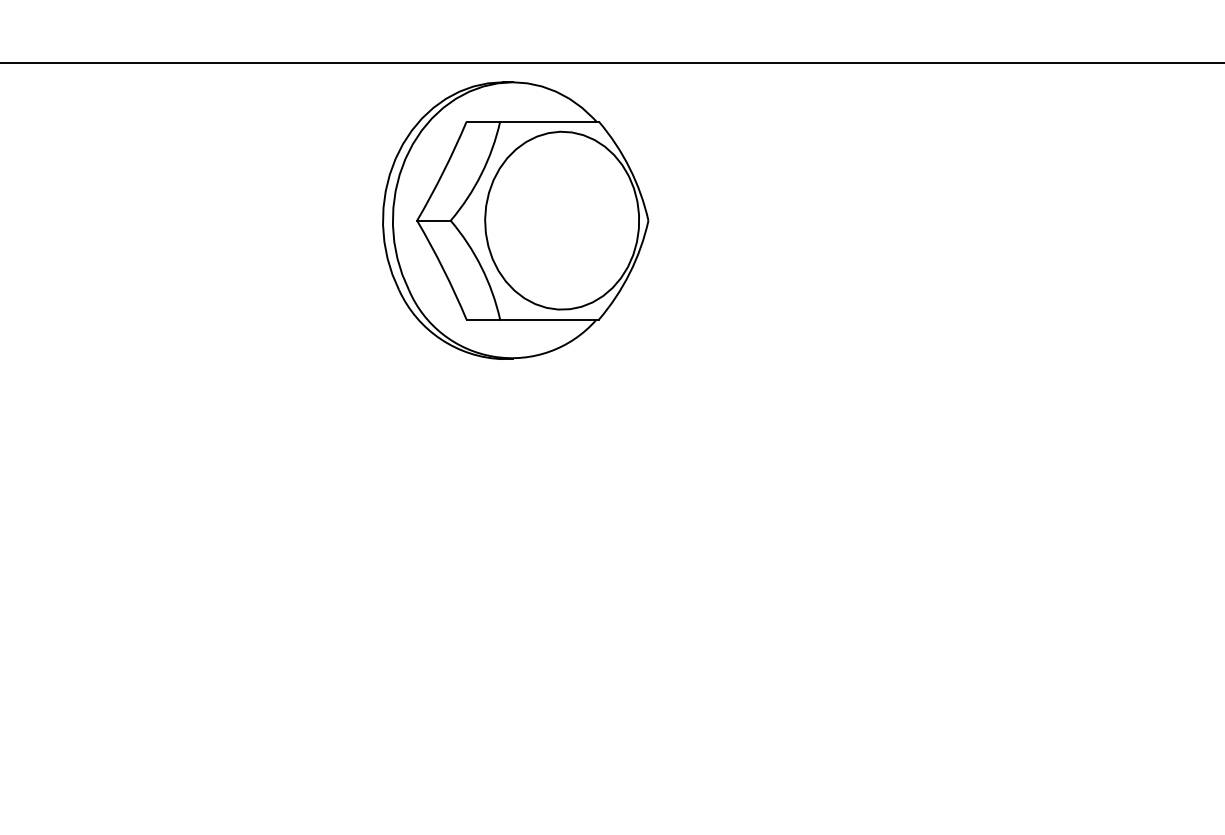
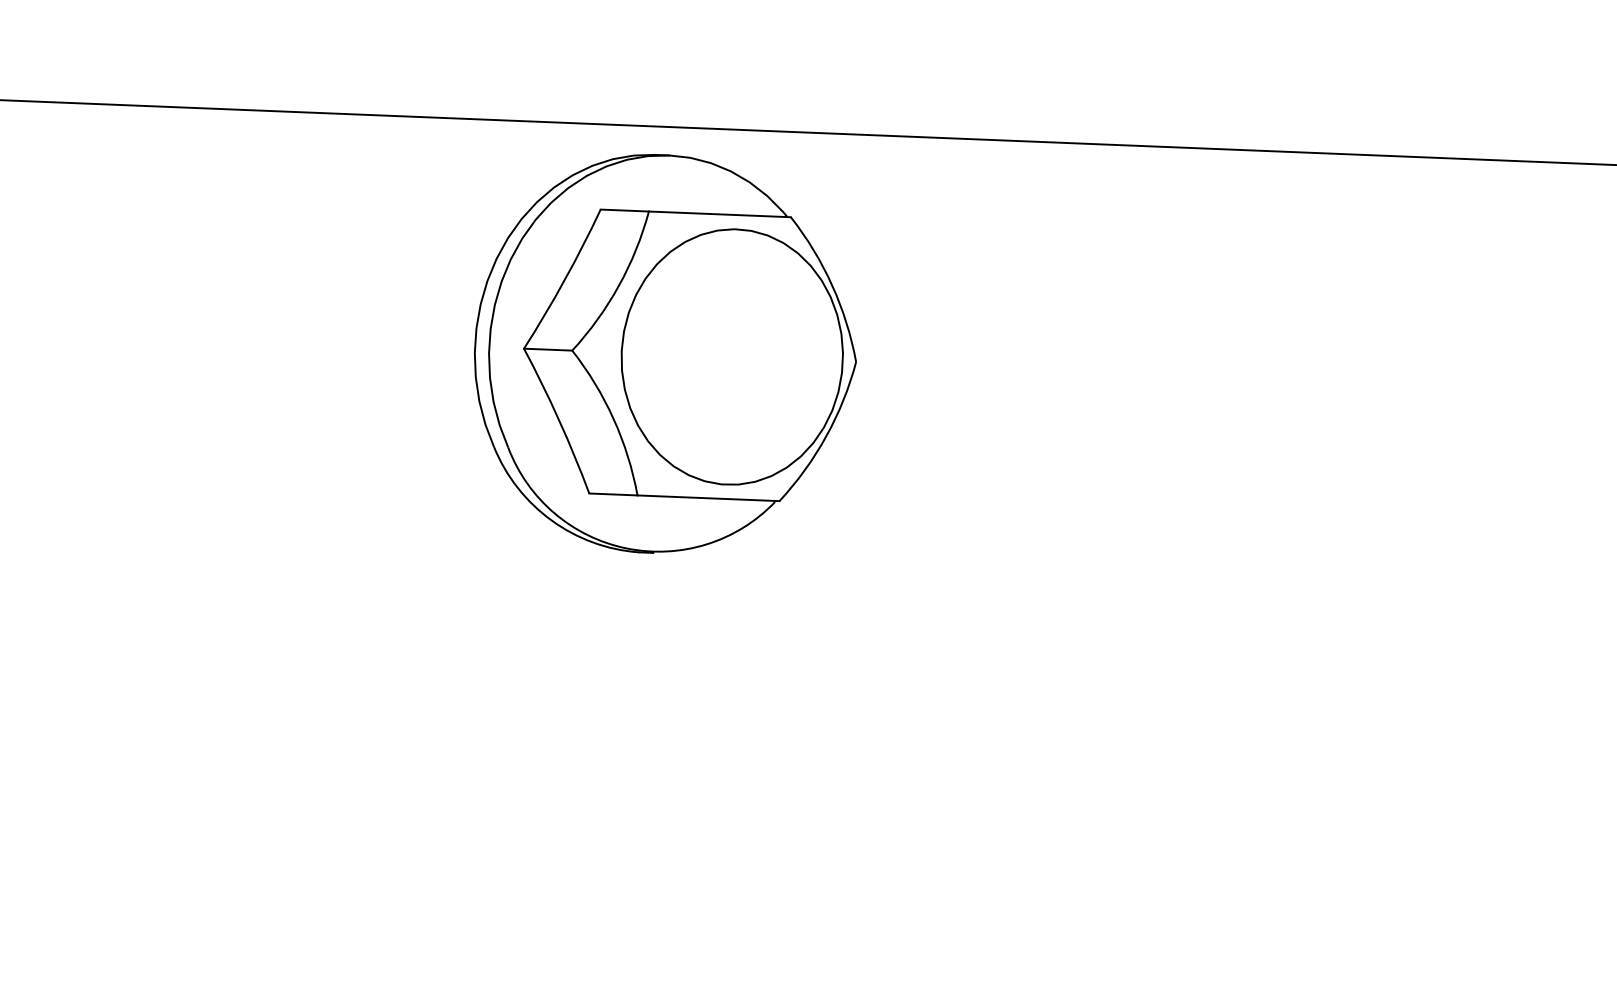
part: (515, 220) -> (665, 354), moved

